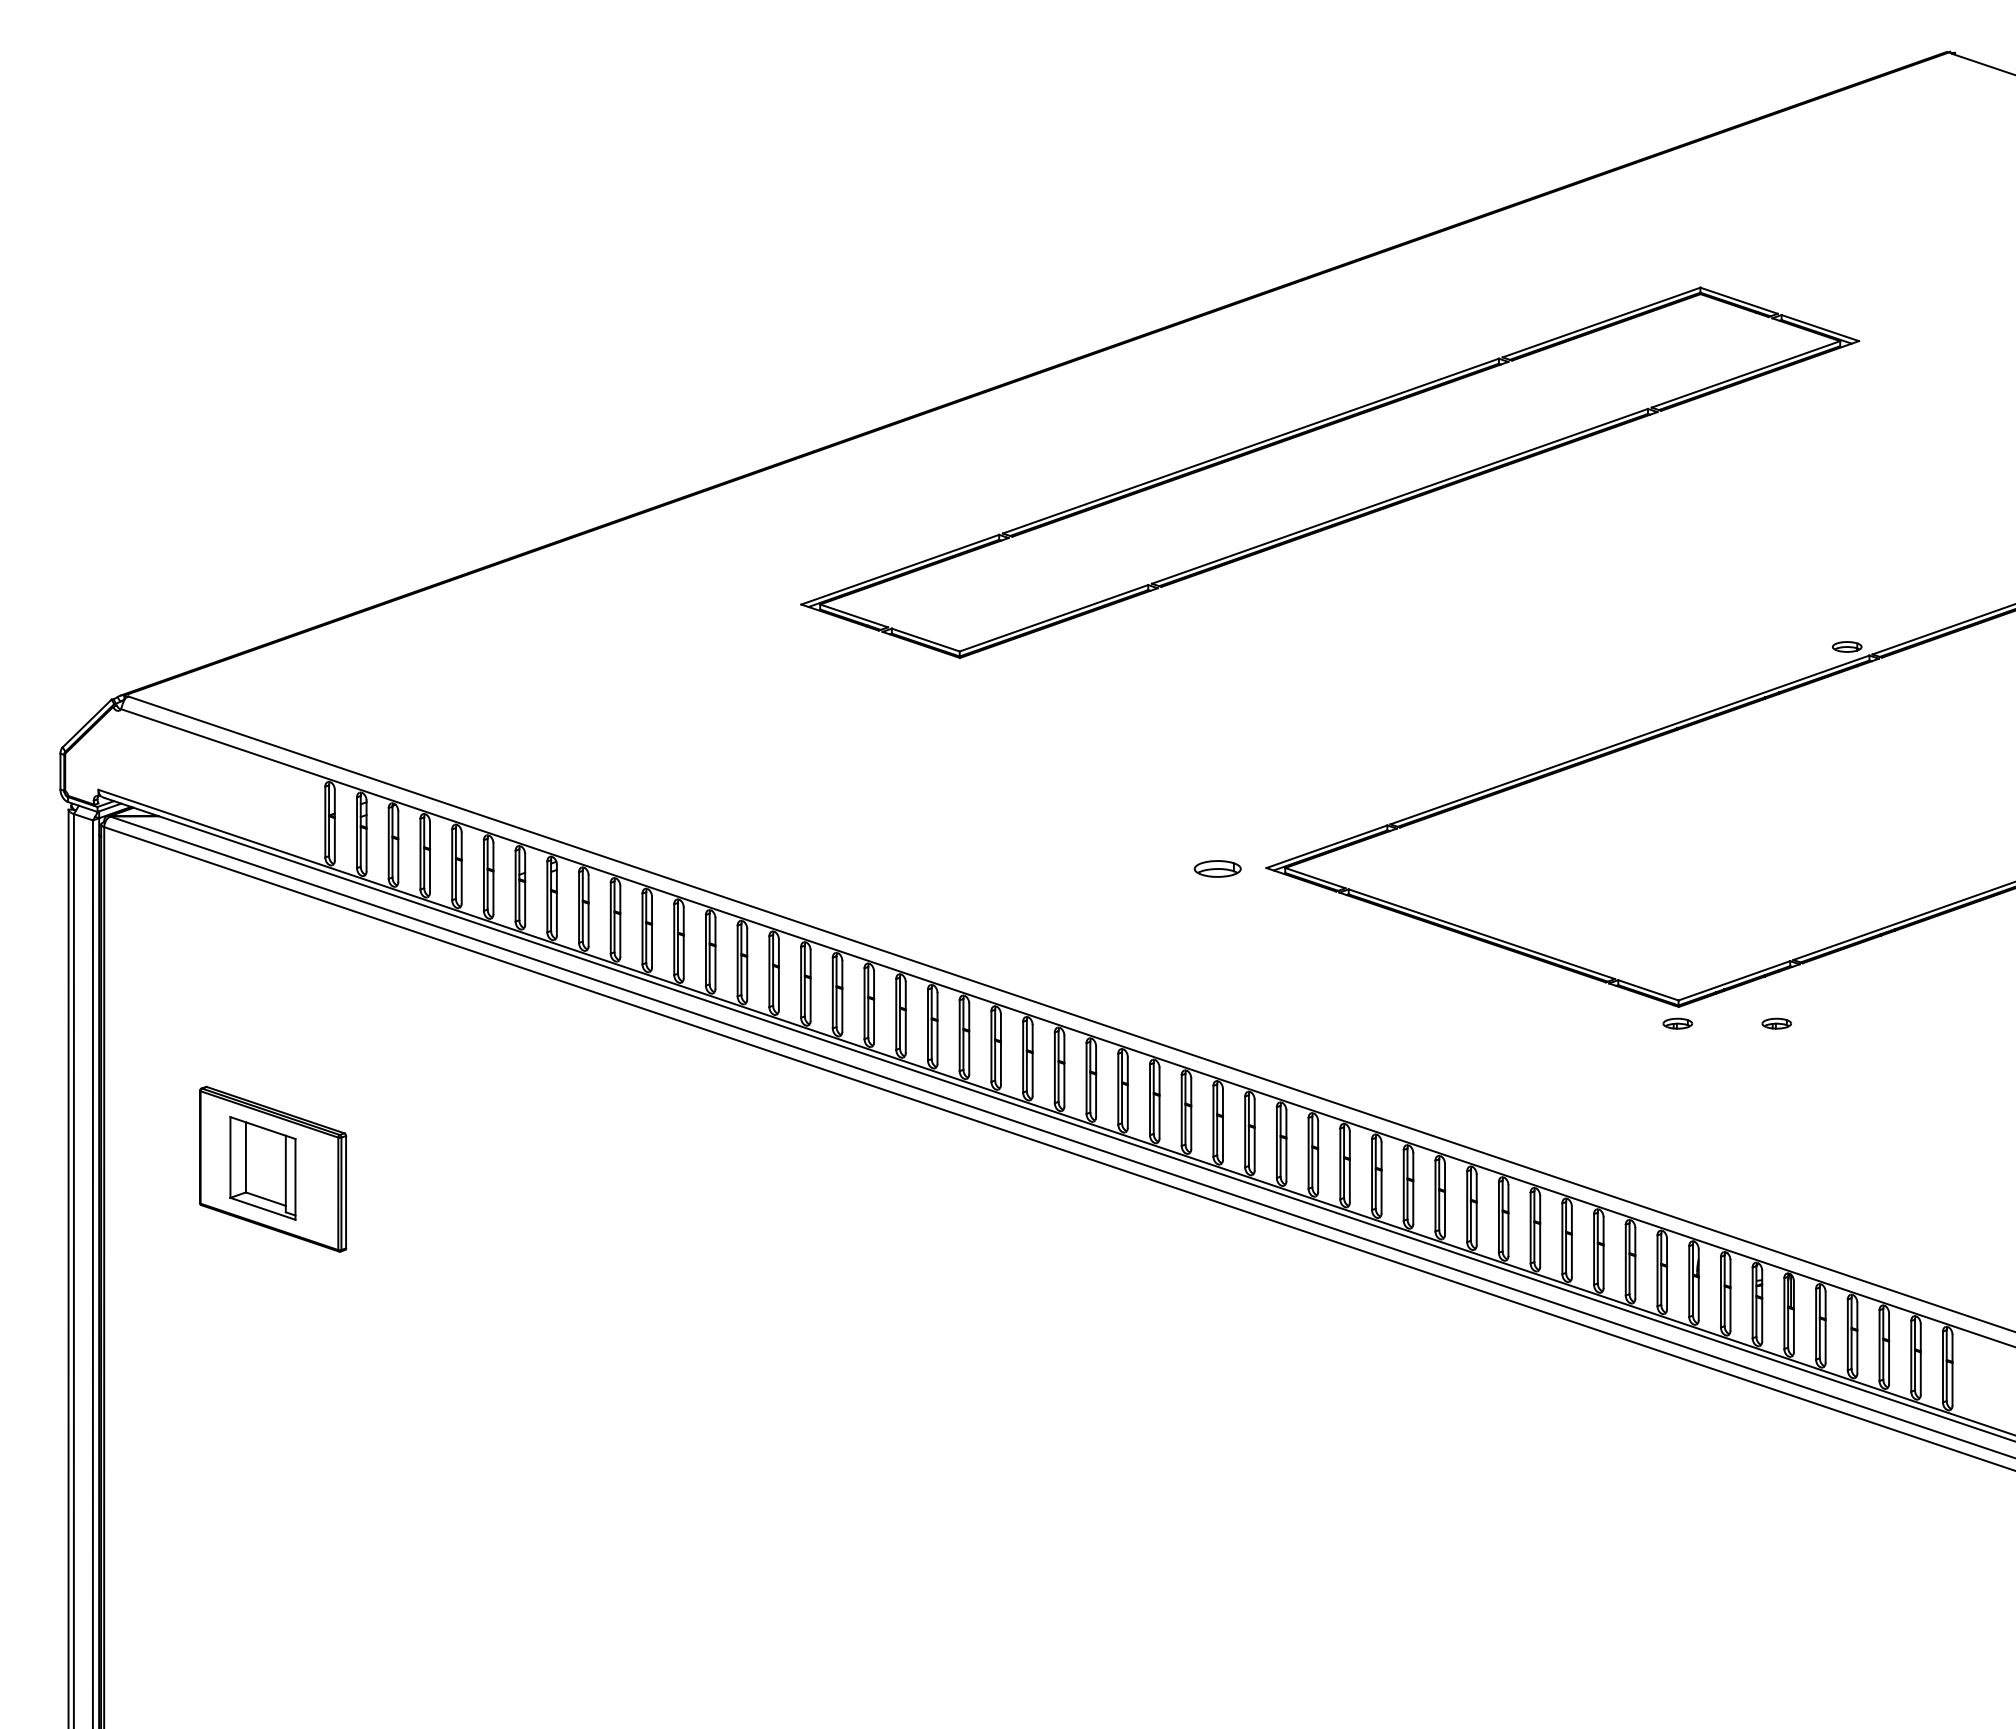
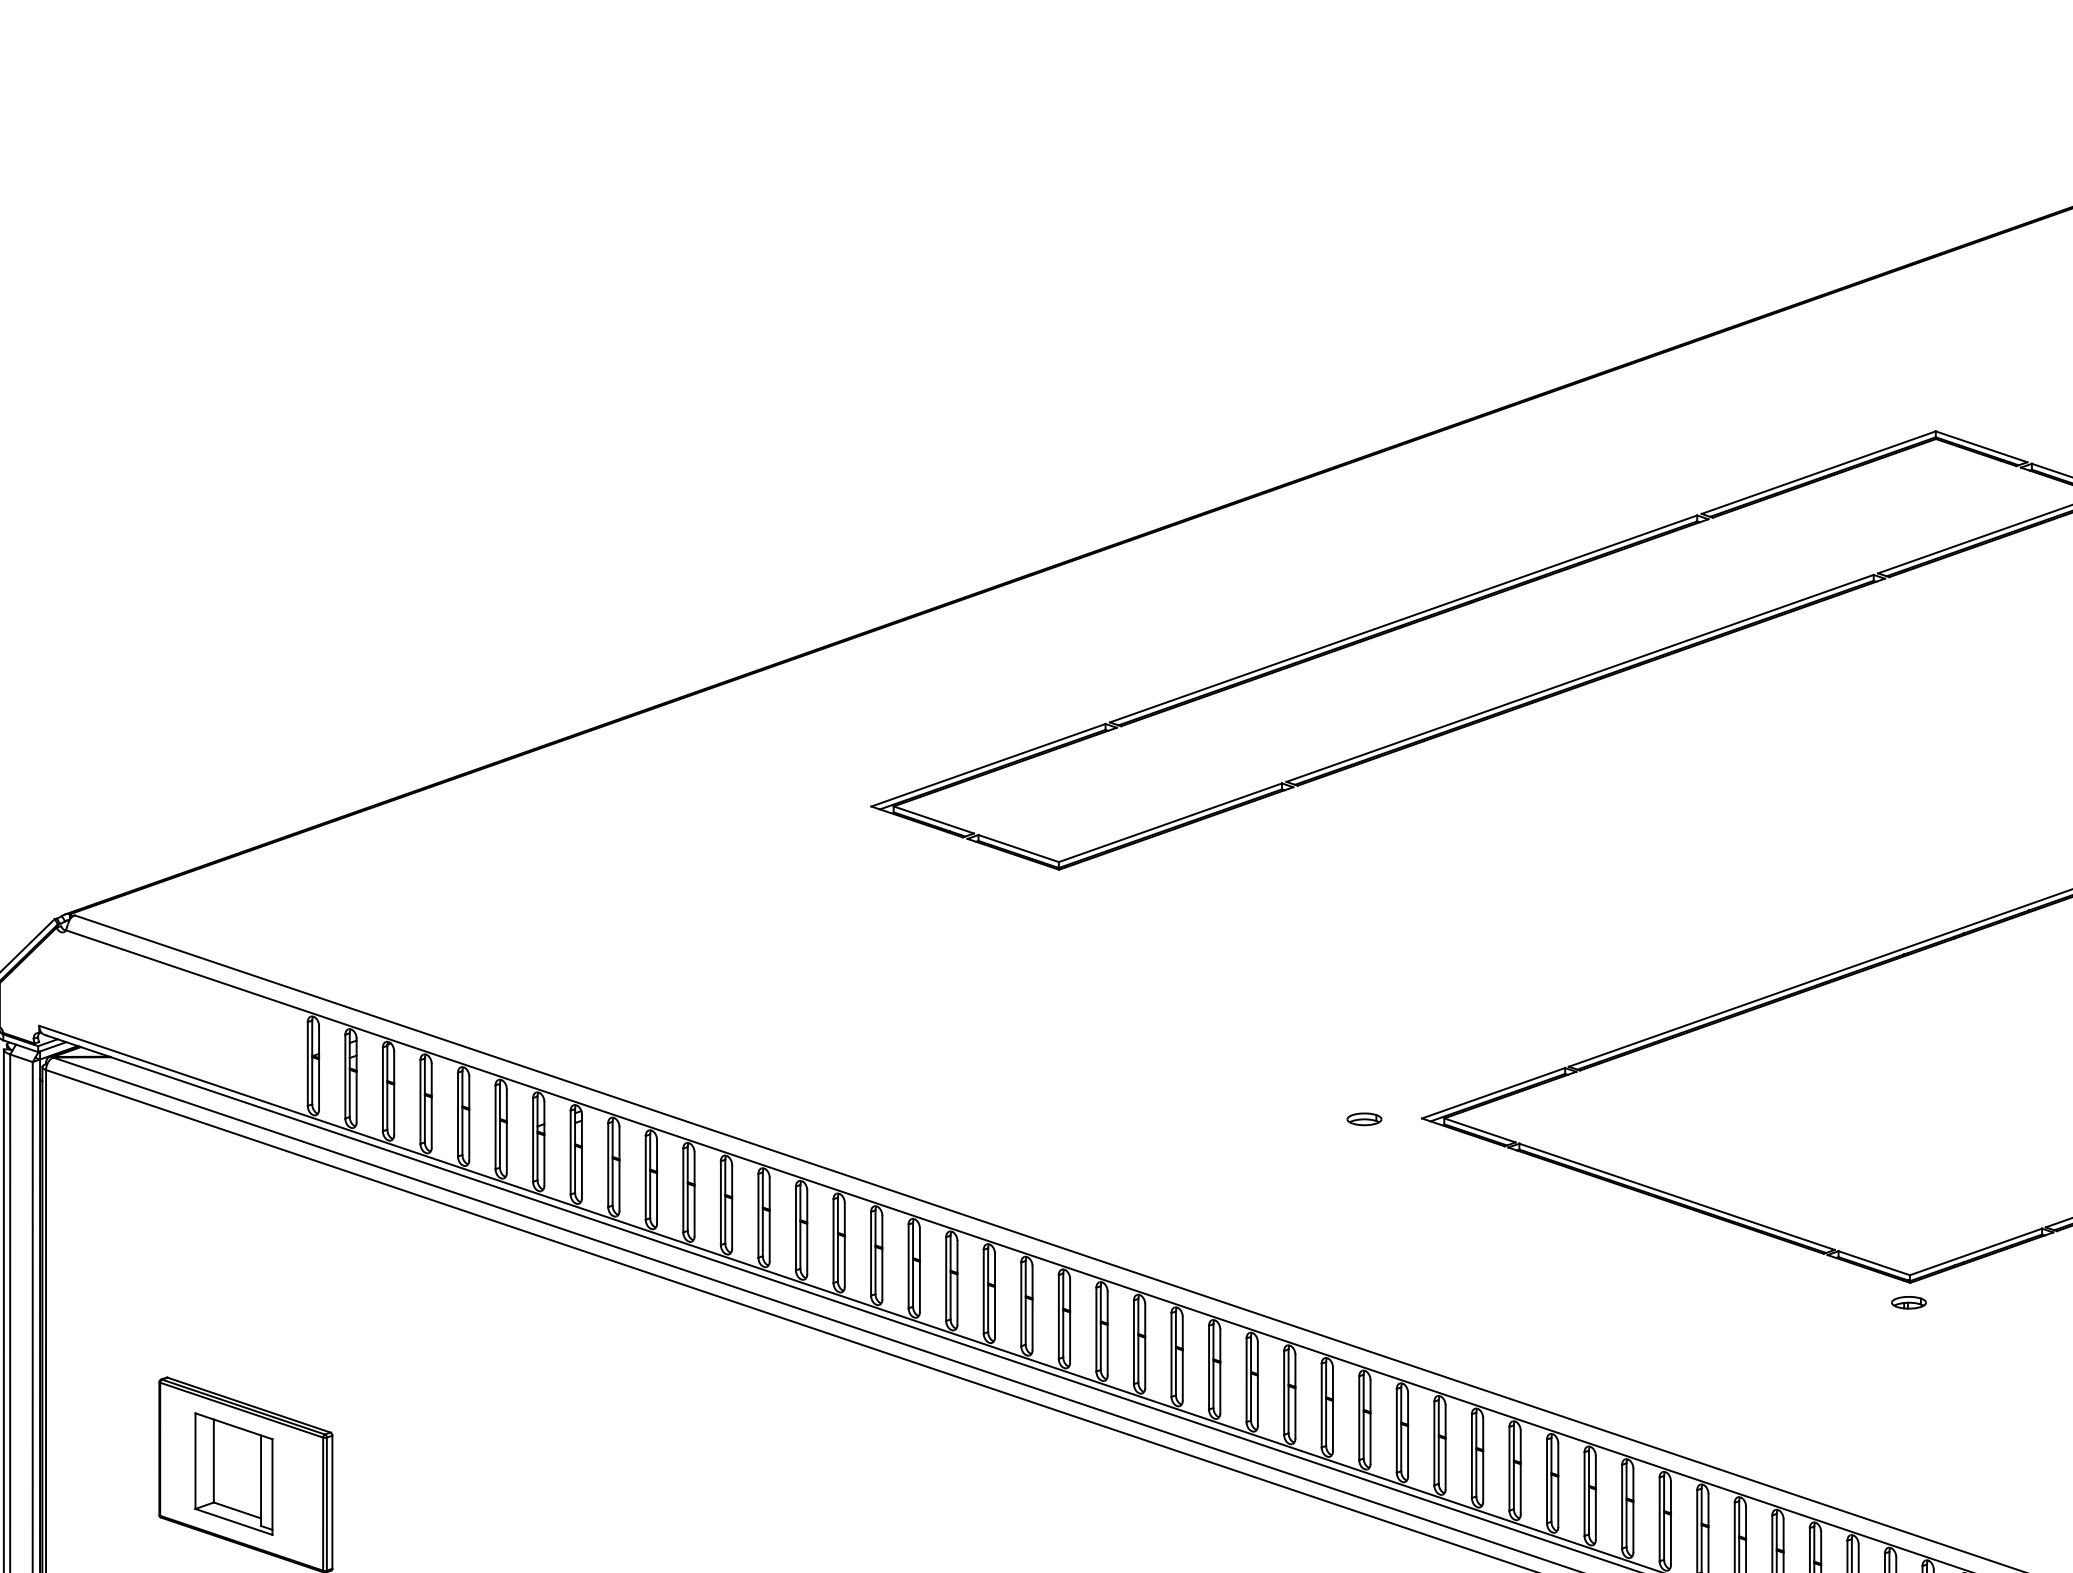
part: (1217, 868) -> (1364, 1118), size x0.62
part: (1776, 1023) -> (2025, 1302), removed

